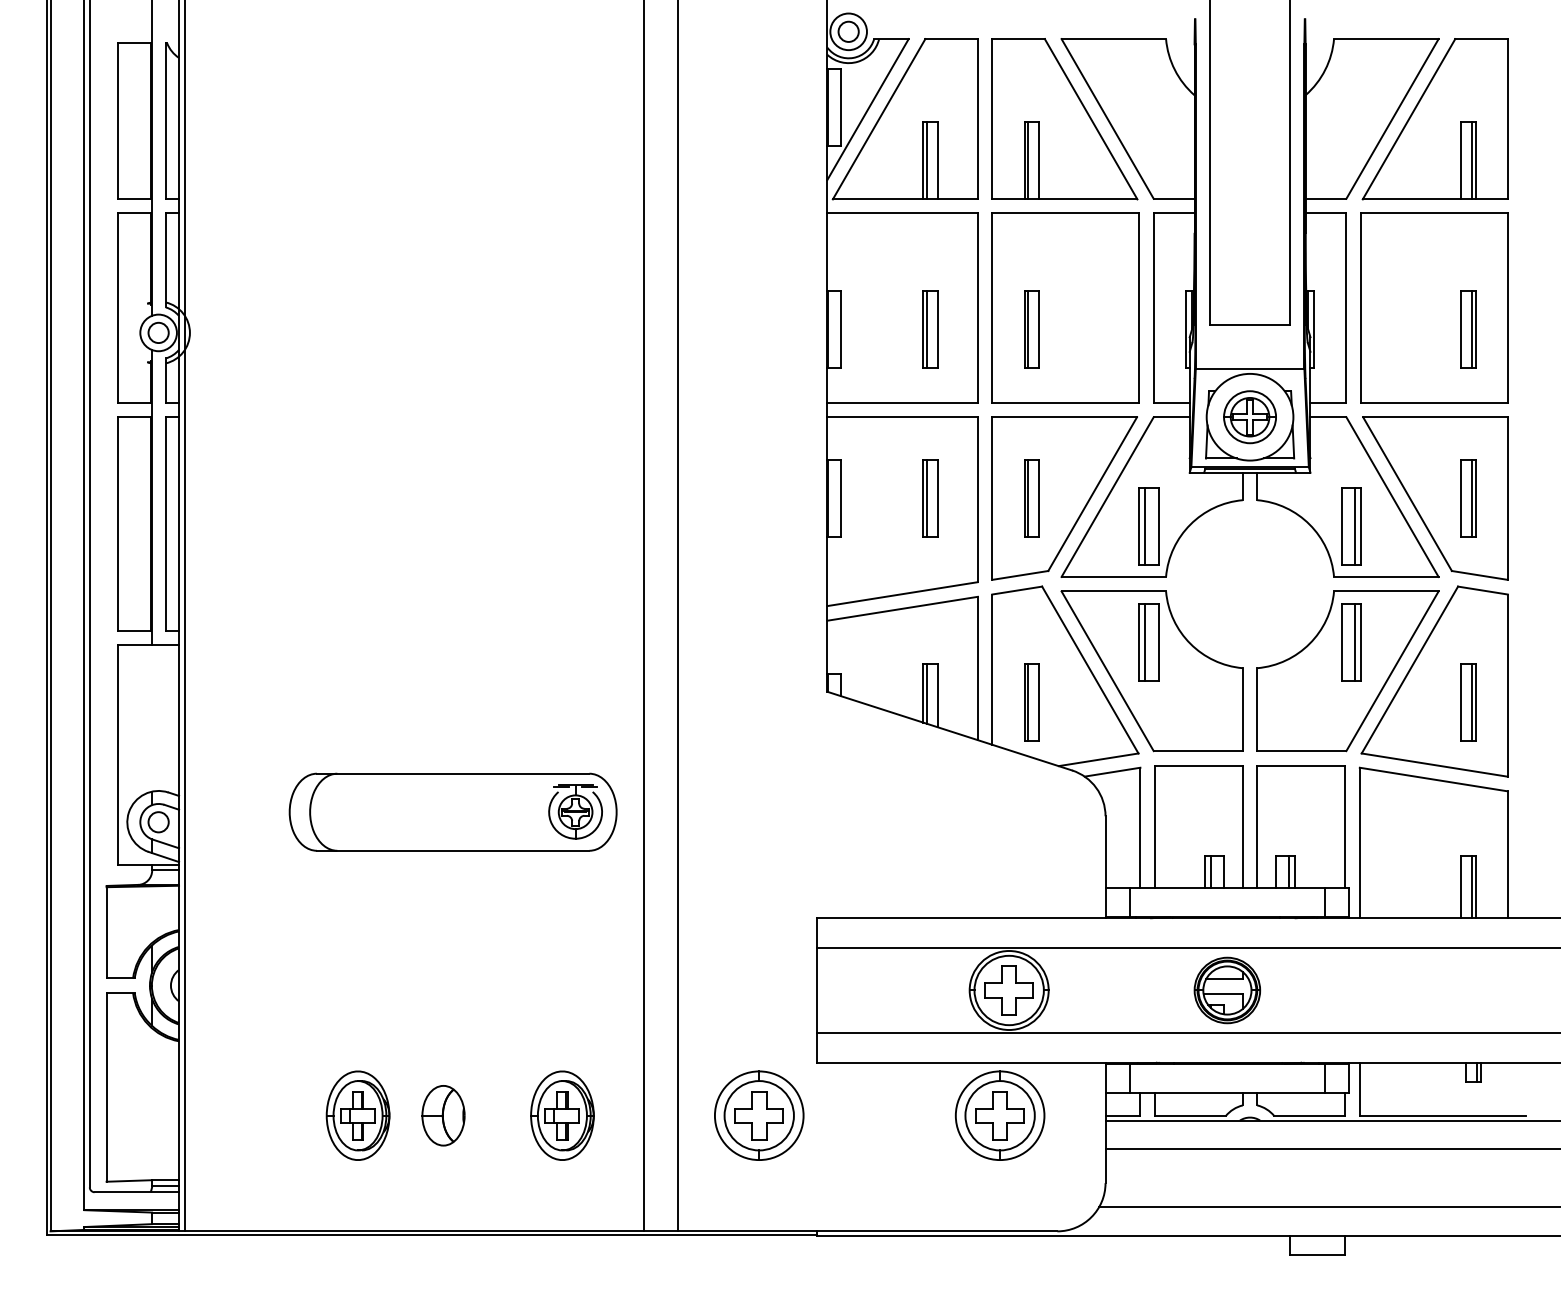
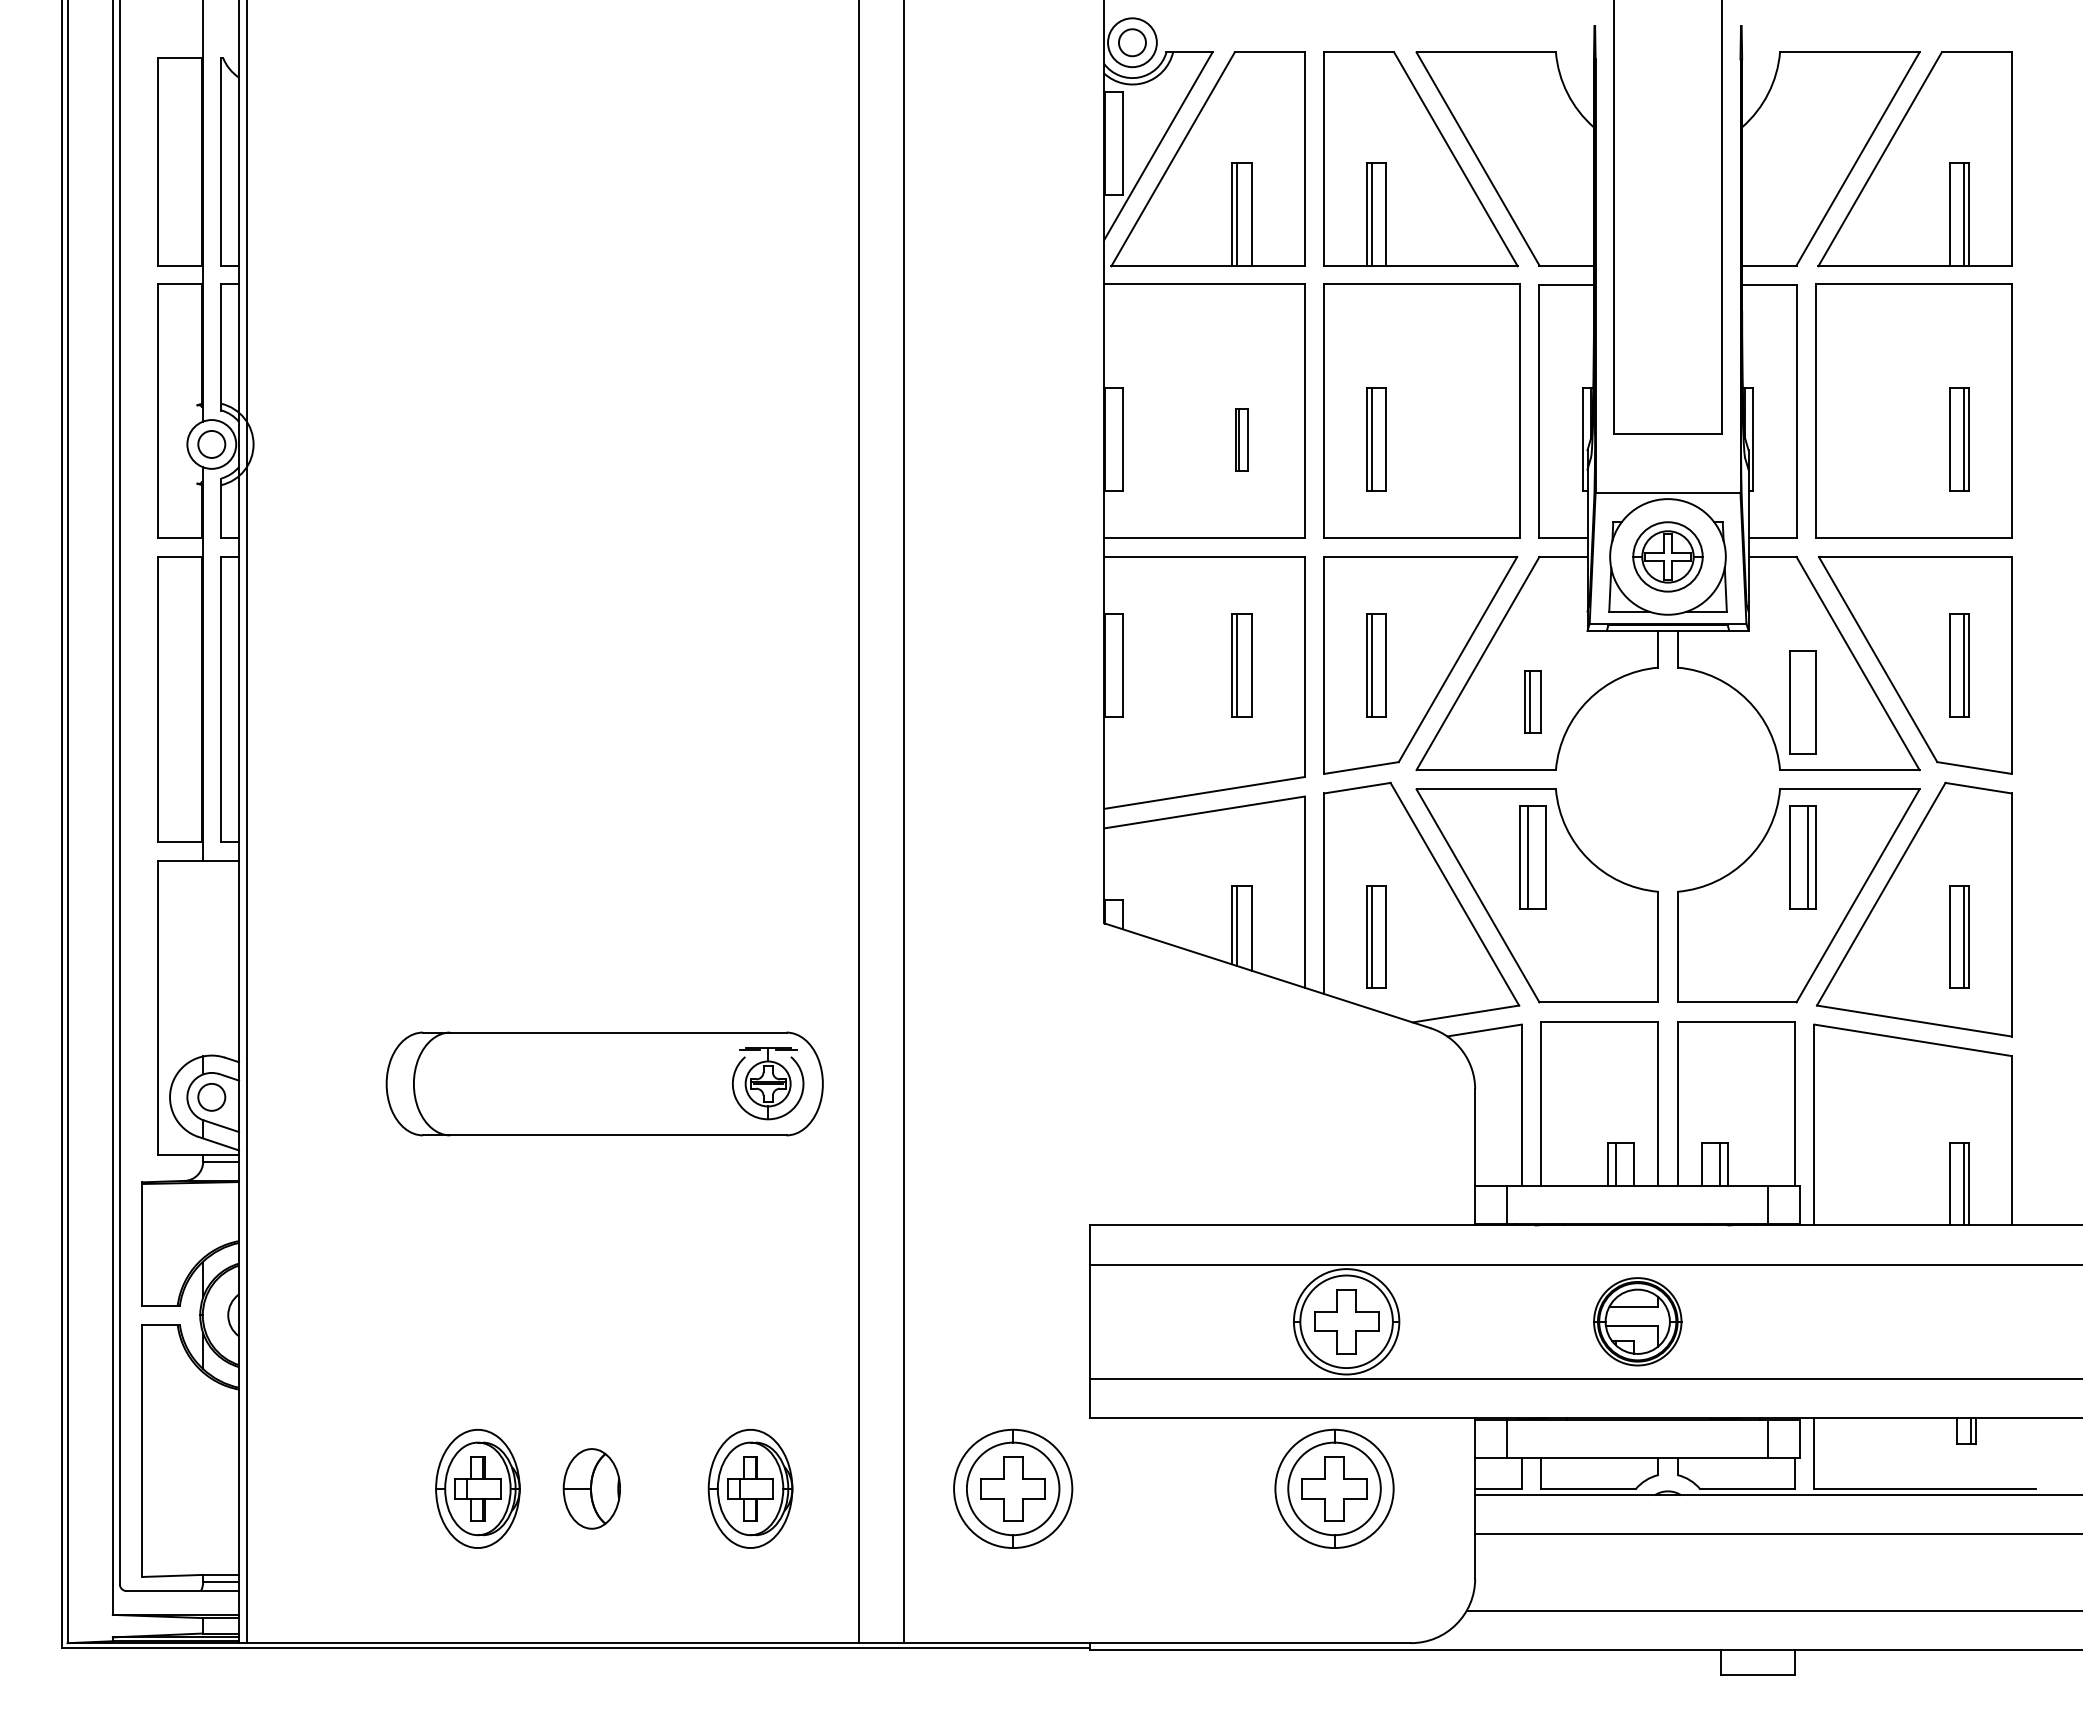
part: (930, 329) -> (1241, 439), size x0.6
line: (1355, 525) -> (1808, 701), removed
part: (1148, 526) -> (1532, 702), size x0.6

